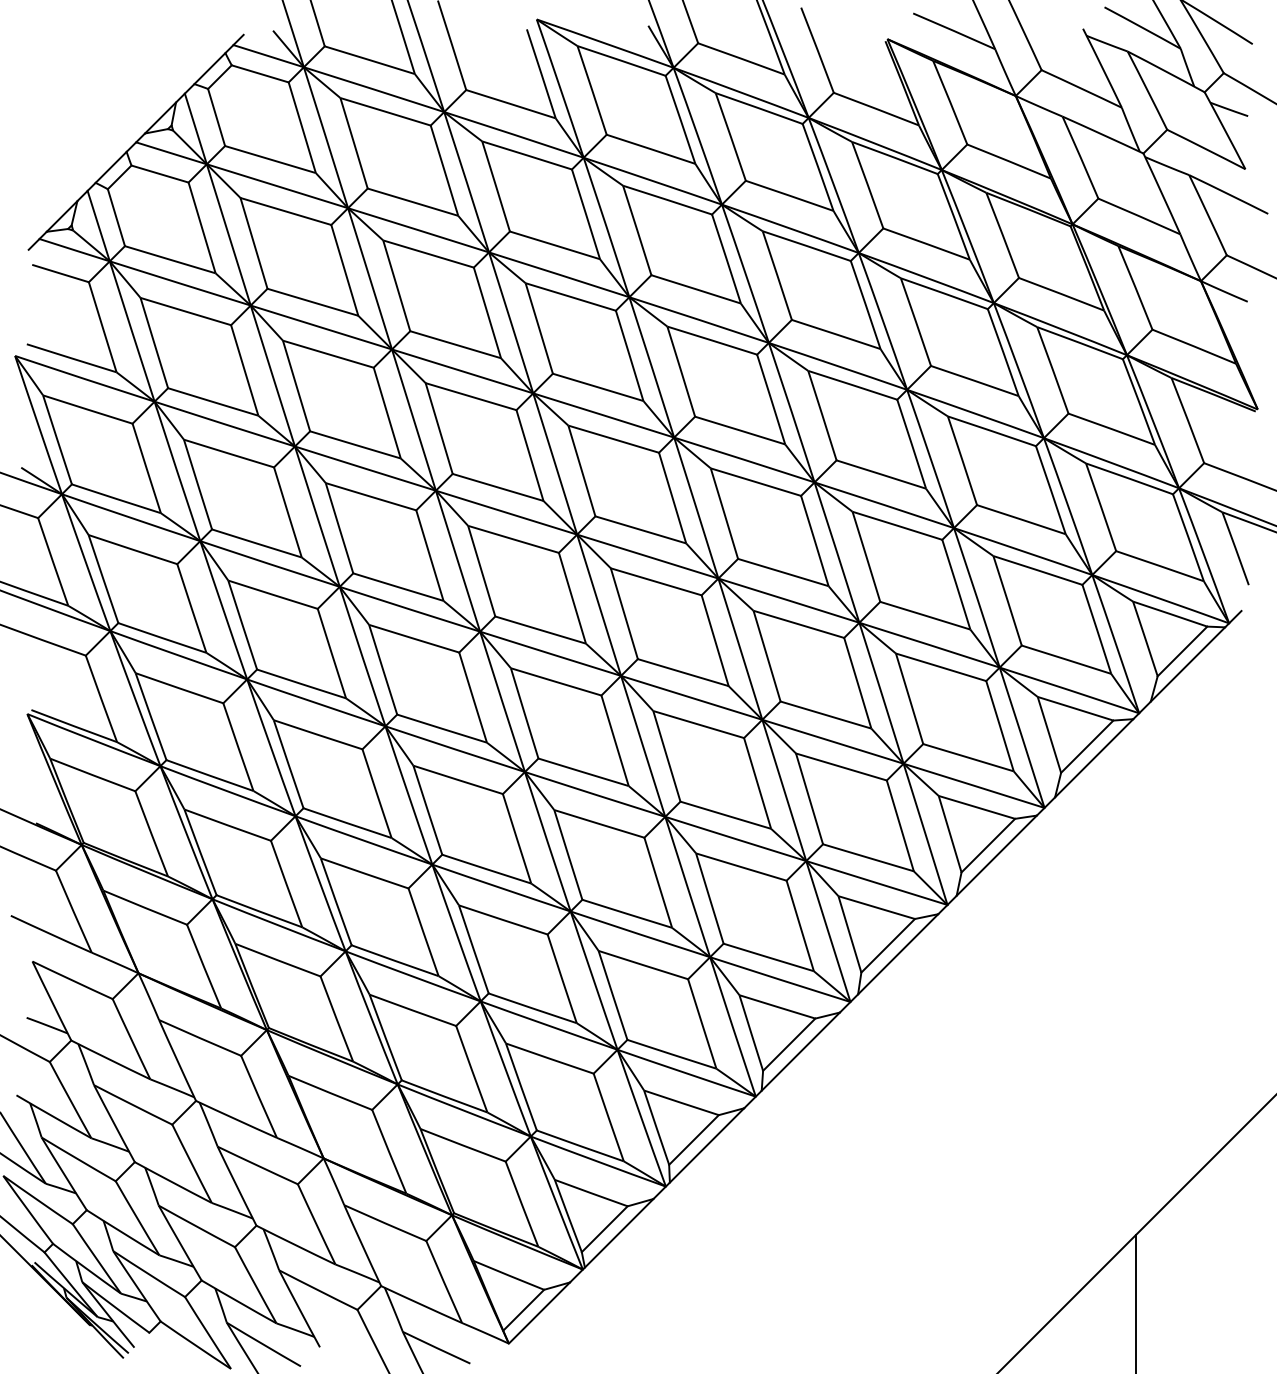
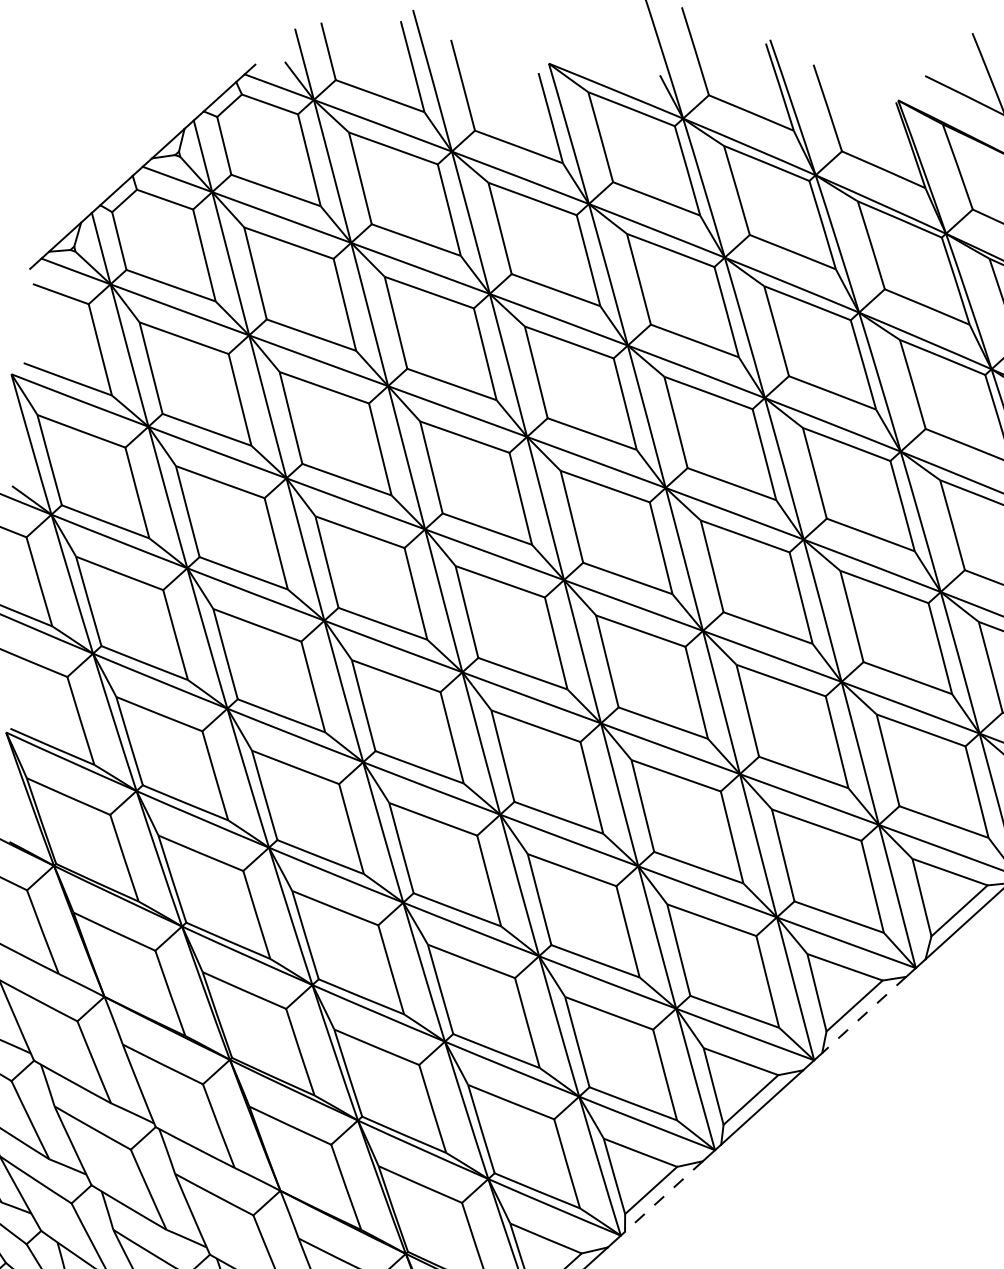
line: (898, 954) -> (864, 1015), solid -> dashed
line: (707, 1145) -> (664, 1196), solid -> dashed

